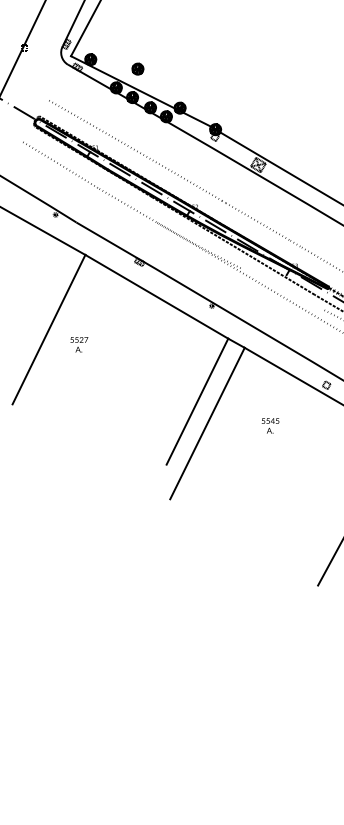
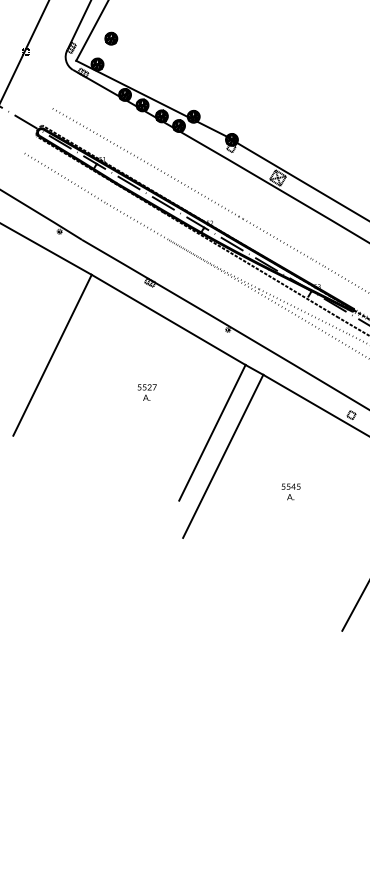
part: (138, 68) -> (111, 38), moved
line: (282, 288) -> (303, 311), added
text: (78, 344) -> (146, 392), moved
text: (269, 425) -> (290, 491), moved

